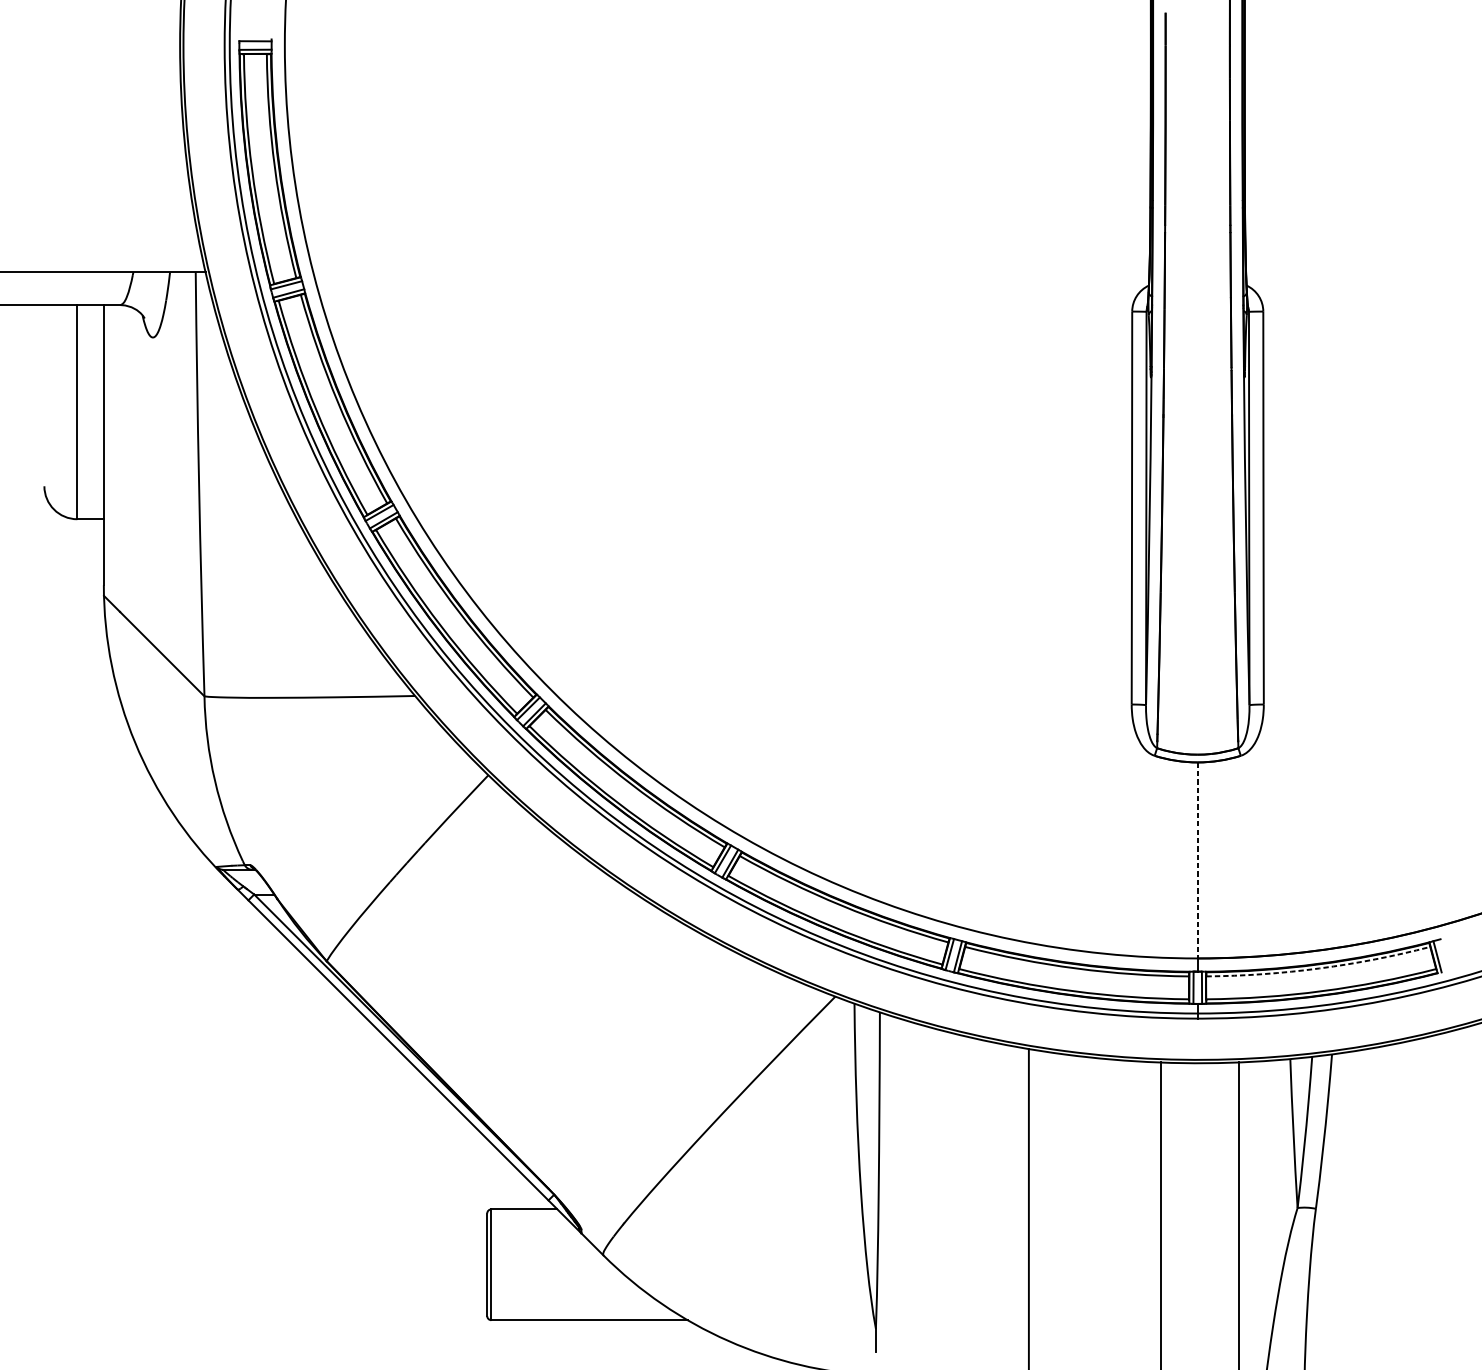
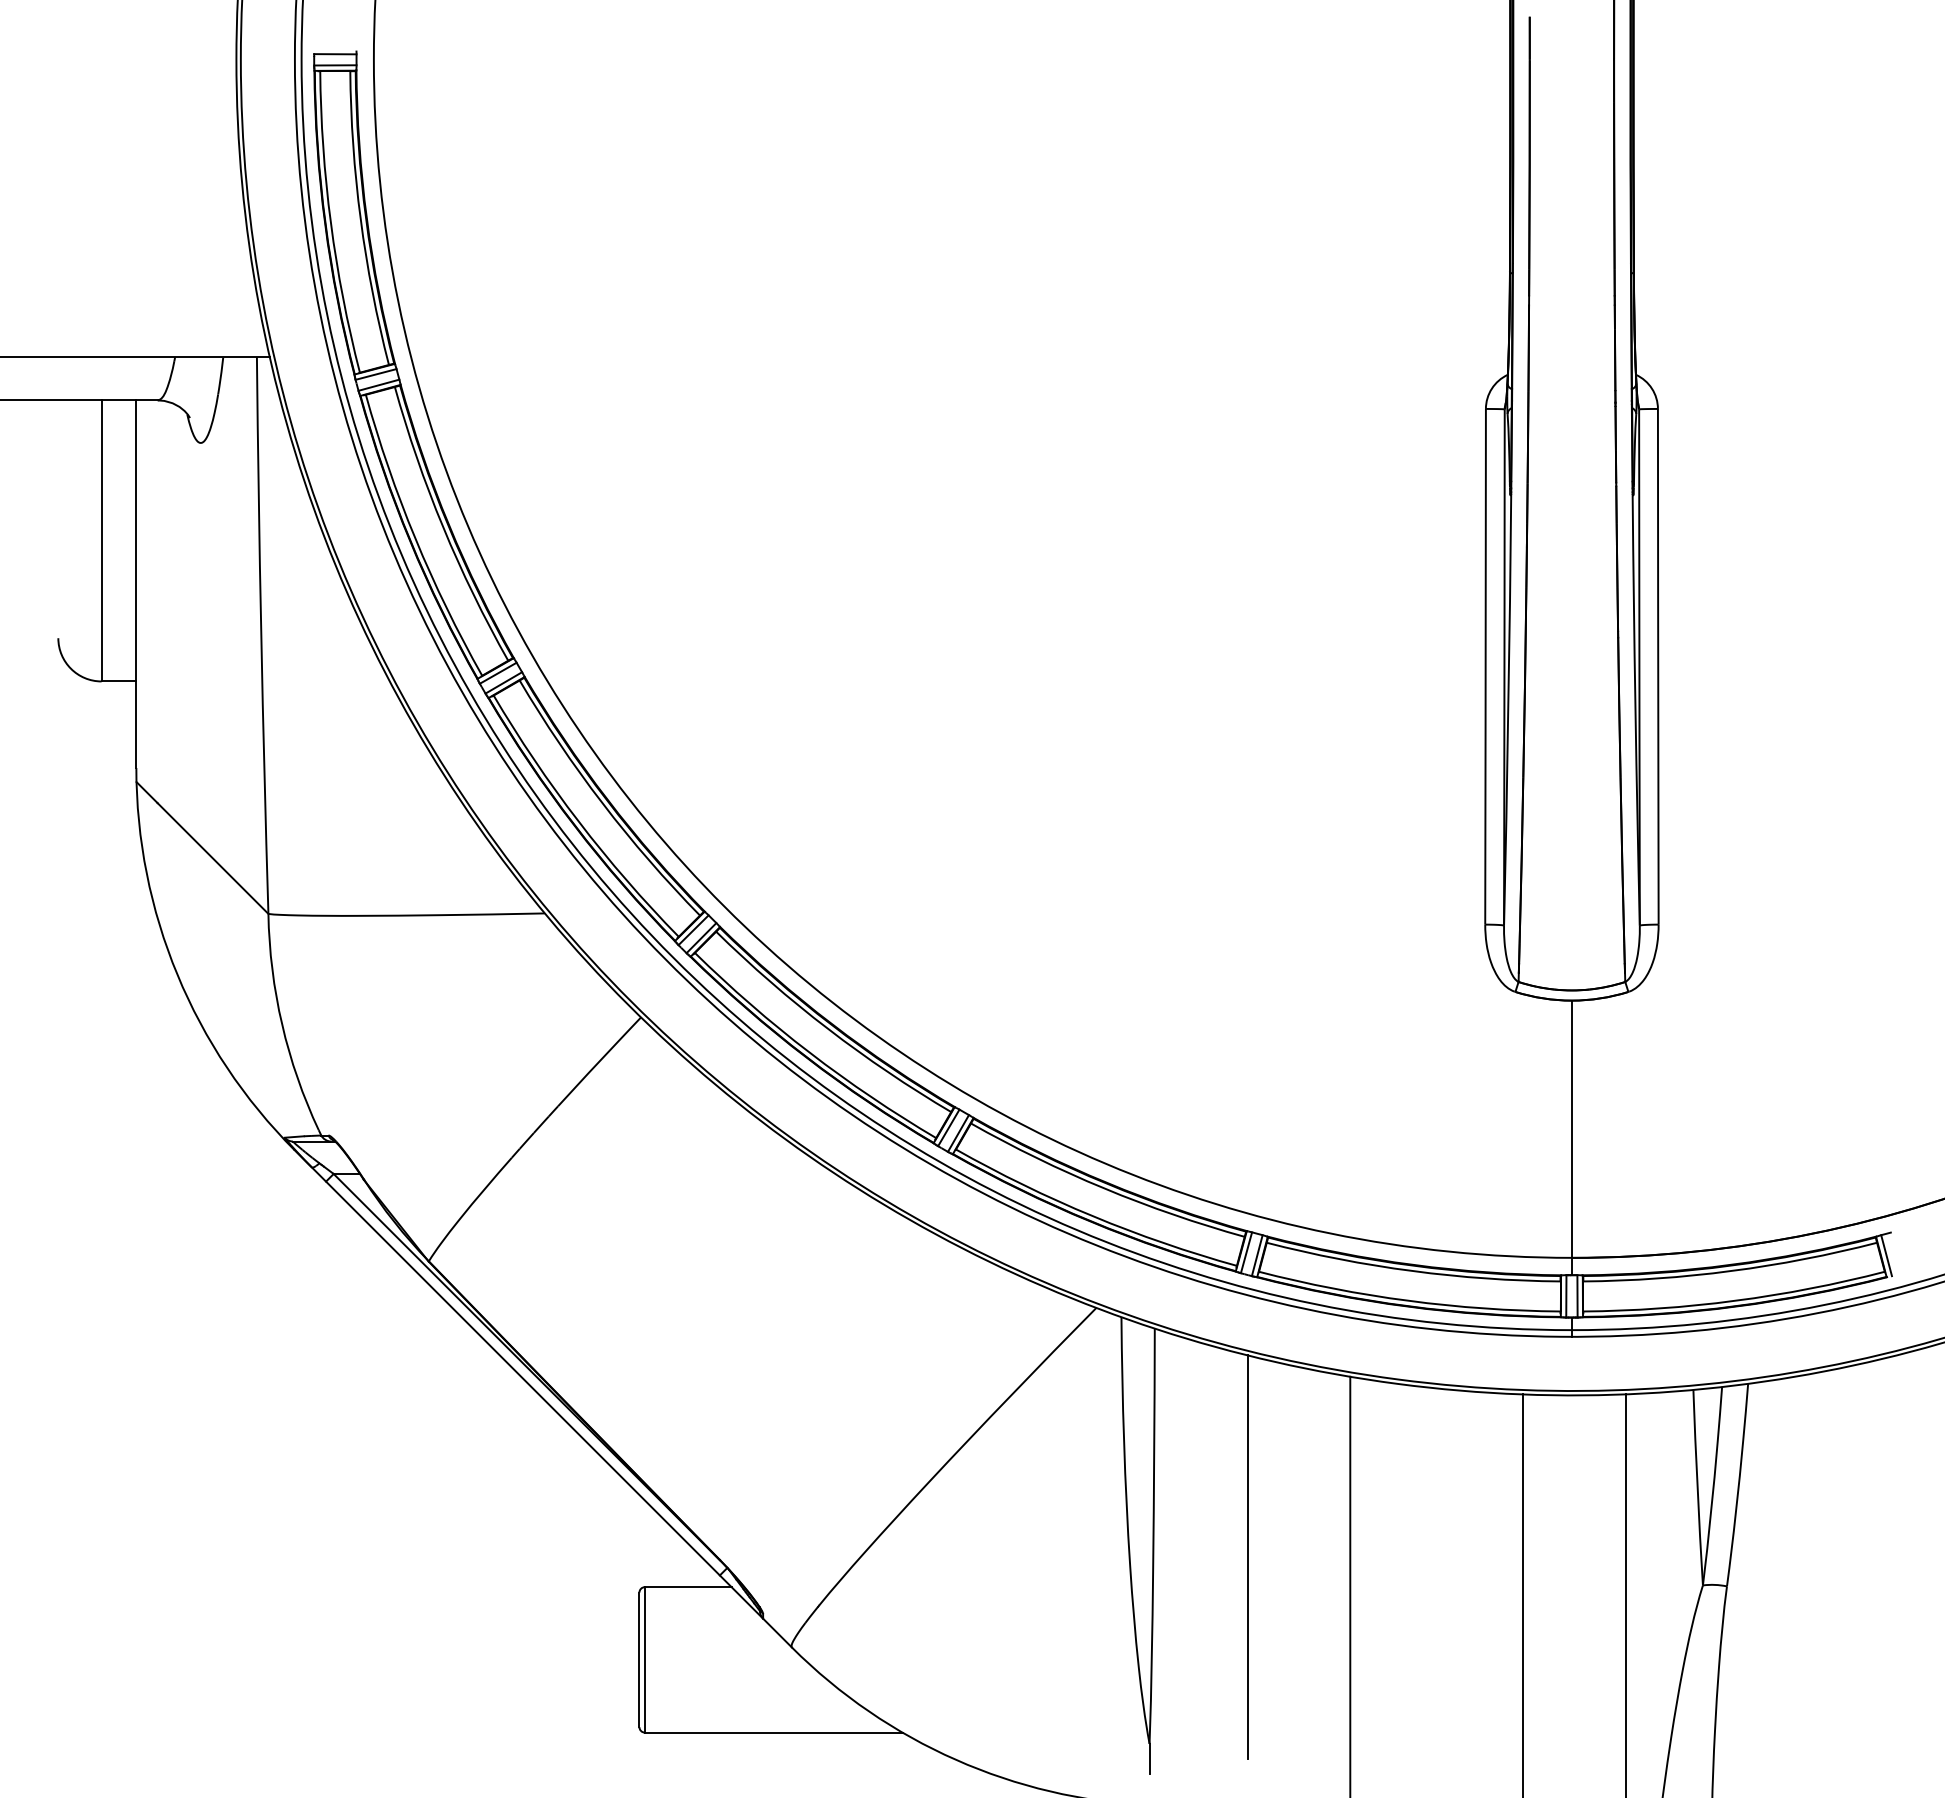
line: (1197, 860) -> (1571, 1129), dashed -> solid
arc: (1319, 968) -> (1731, 1271), dashed -> solid
line: (950, 1186) -> (1247, 1557), added

